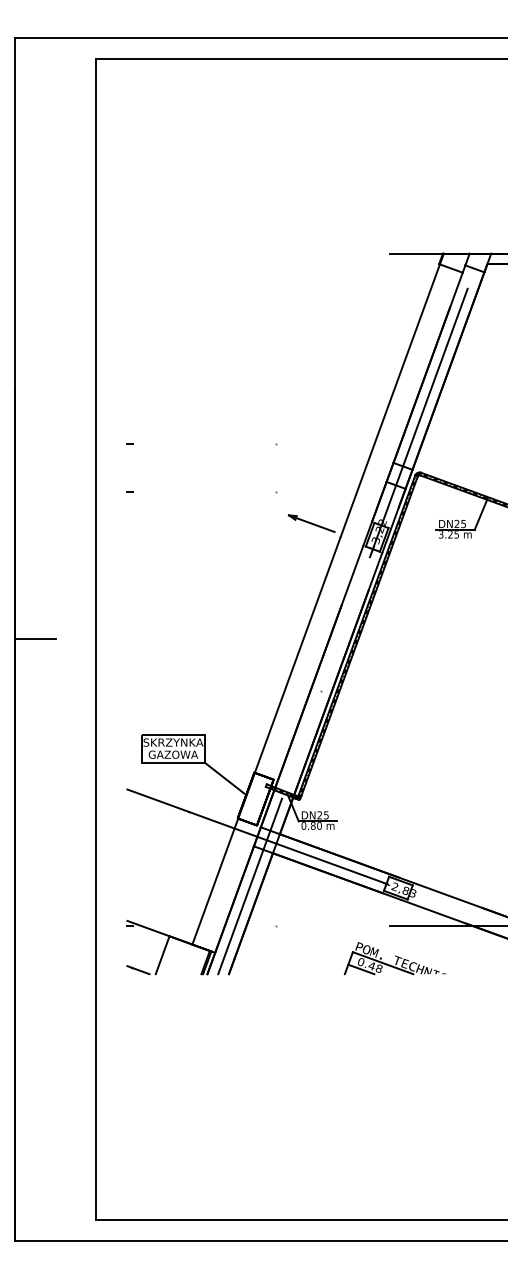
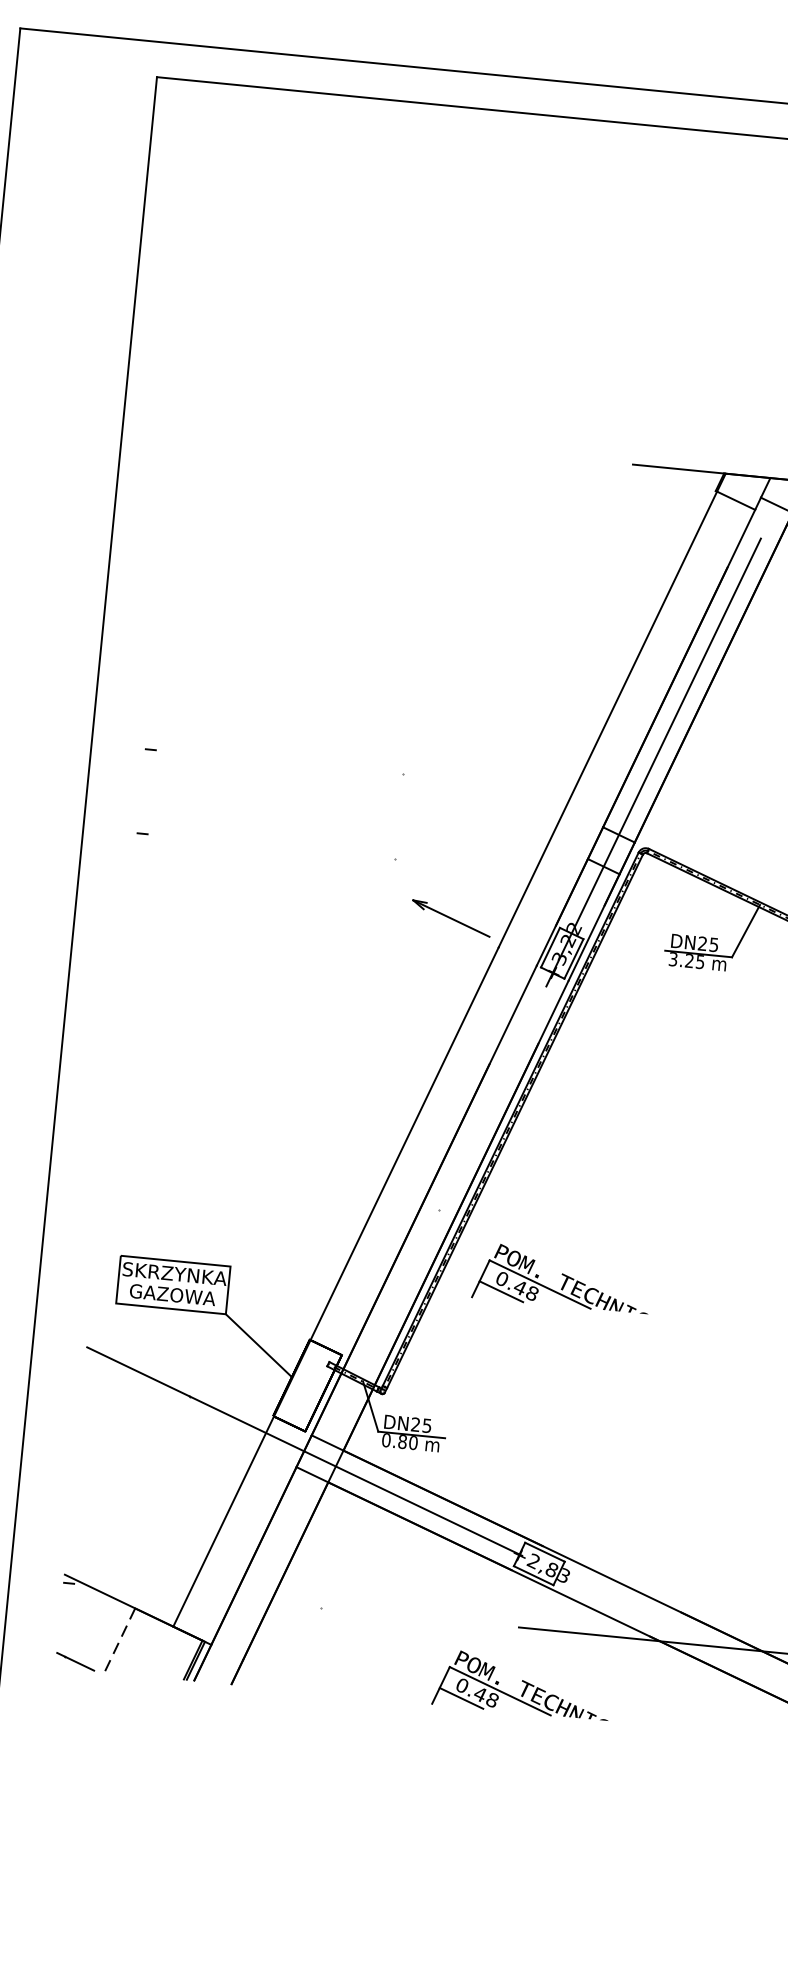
part: (394, 723) -> (560, 1278), added
line: (250, 886) -> (283, 1536), removed
line: (162, 955) -> (119, 1640), solid -> dashed

